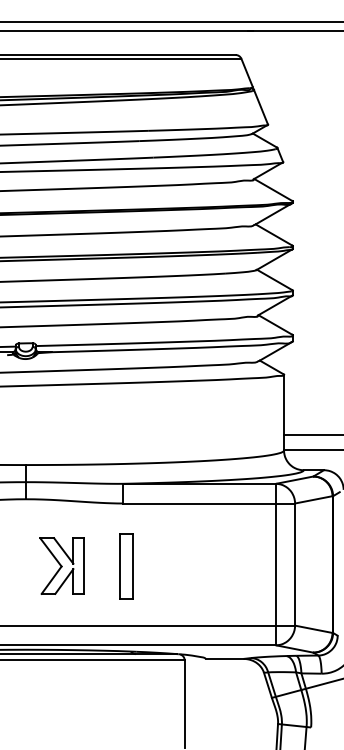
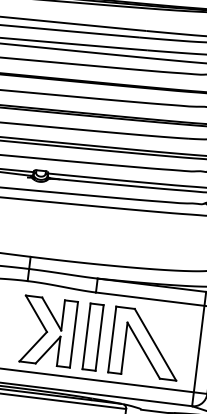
part: (61, 565) -> (47, 331), size x1.67
part: (201, 565) -> (146, 343), added
part: (126, 566) -> (93, 337), size x1.43

